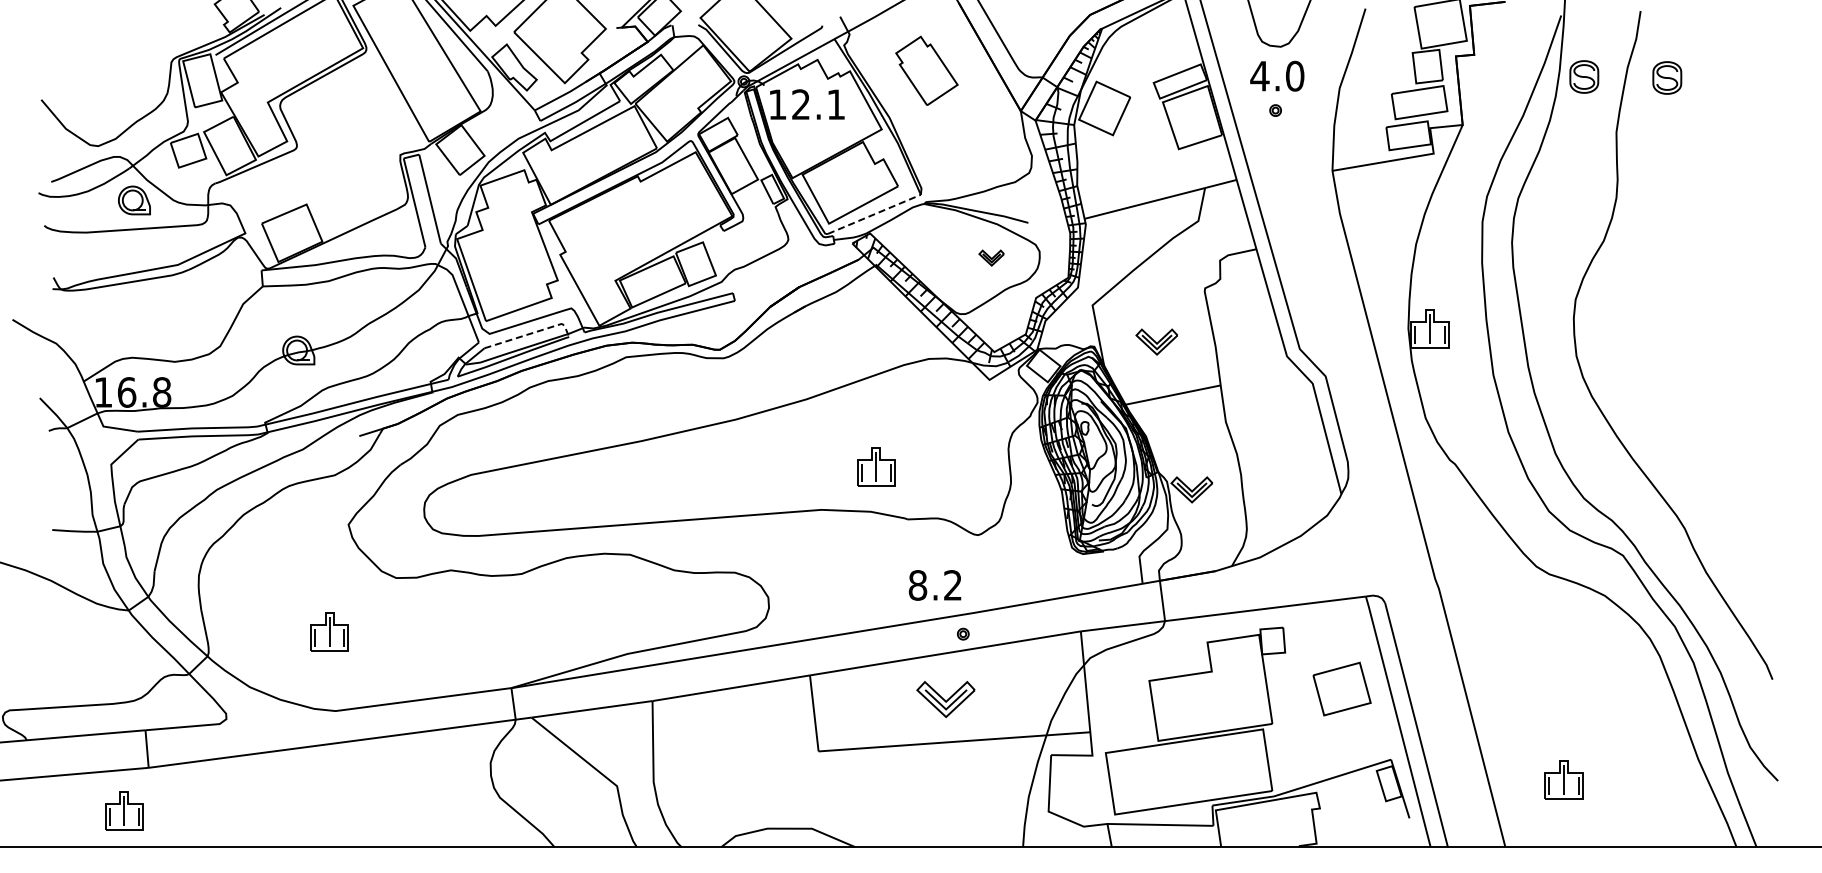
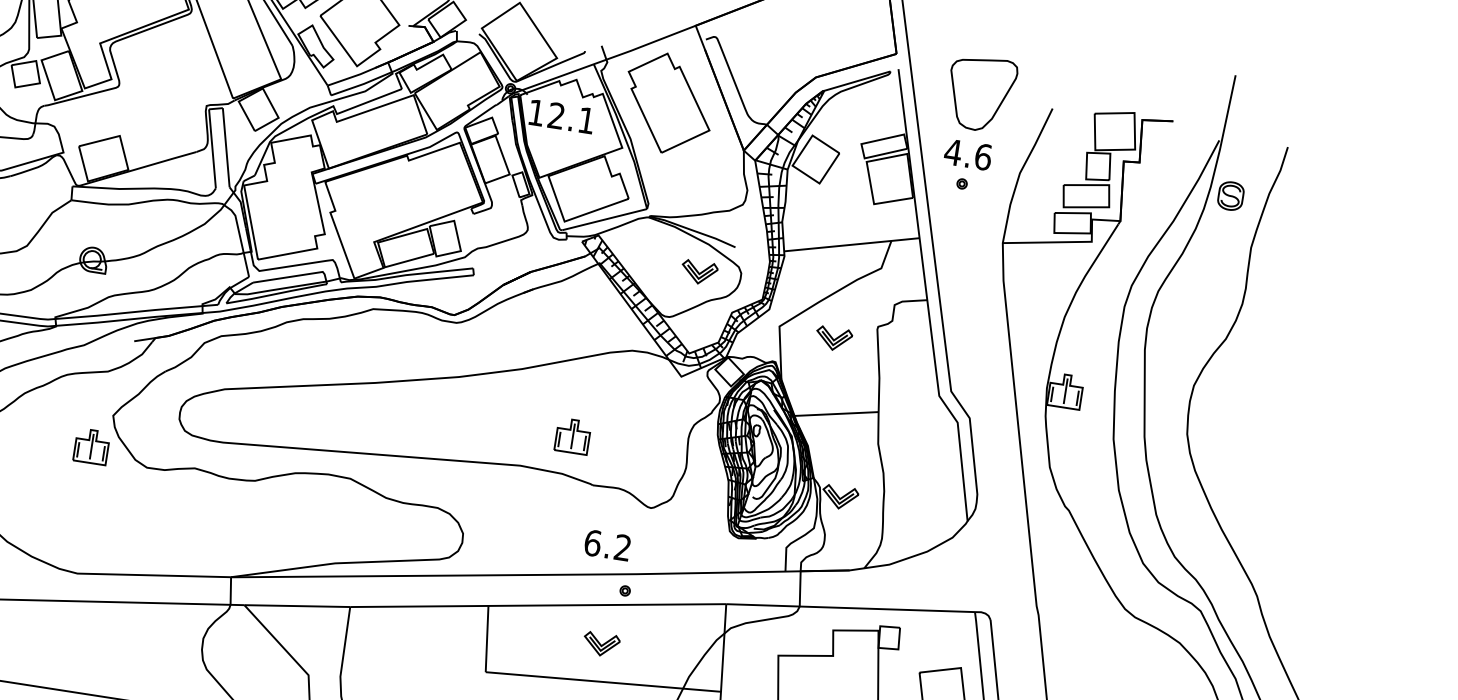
part: (926, 70) -> (668, 103), size x1.67
text: (1295, 75) -> (983, 156), 4.0 -> 4.6
part: (1667, 77) -> (1302, 207), removed
line: (874, 214) -> (604, 219), dashed -> solid
part: (991, 257) -> (699, 272), size x1.67
line: (531, 333) -> (295, 276), dashed -> solid
part: (1156, 341) -> (833, 338), moved
text: (917, 585) -> (592, 543), 8.2 -> 6.2
part: (329, 631) -> (91, 446), moved
part: (945, 699) -> (601, 644), size x0.71

